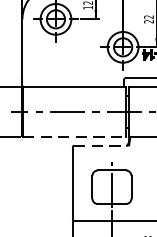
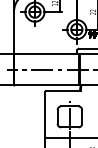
line: (74, 136) -> (46, 85), dashed -> solid
line: (101, 146) -> (63, 91), dashed -> solid

